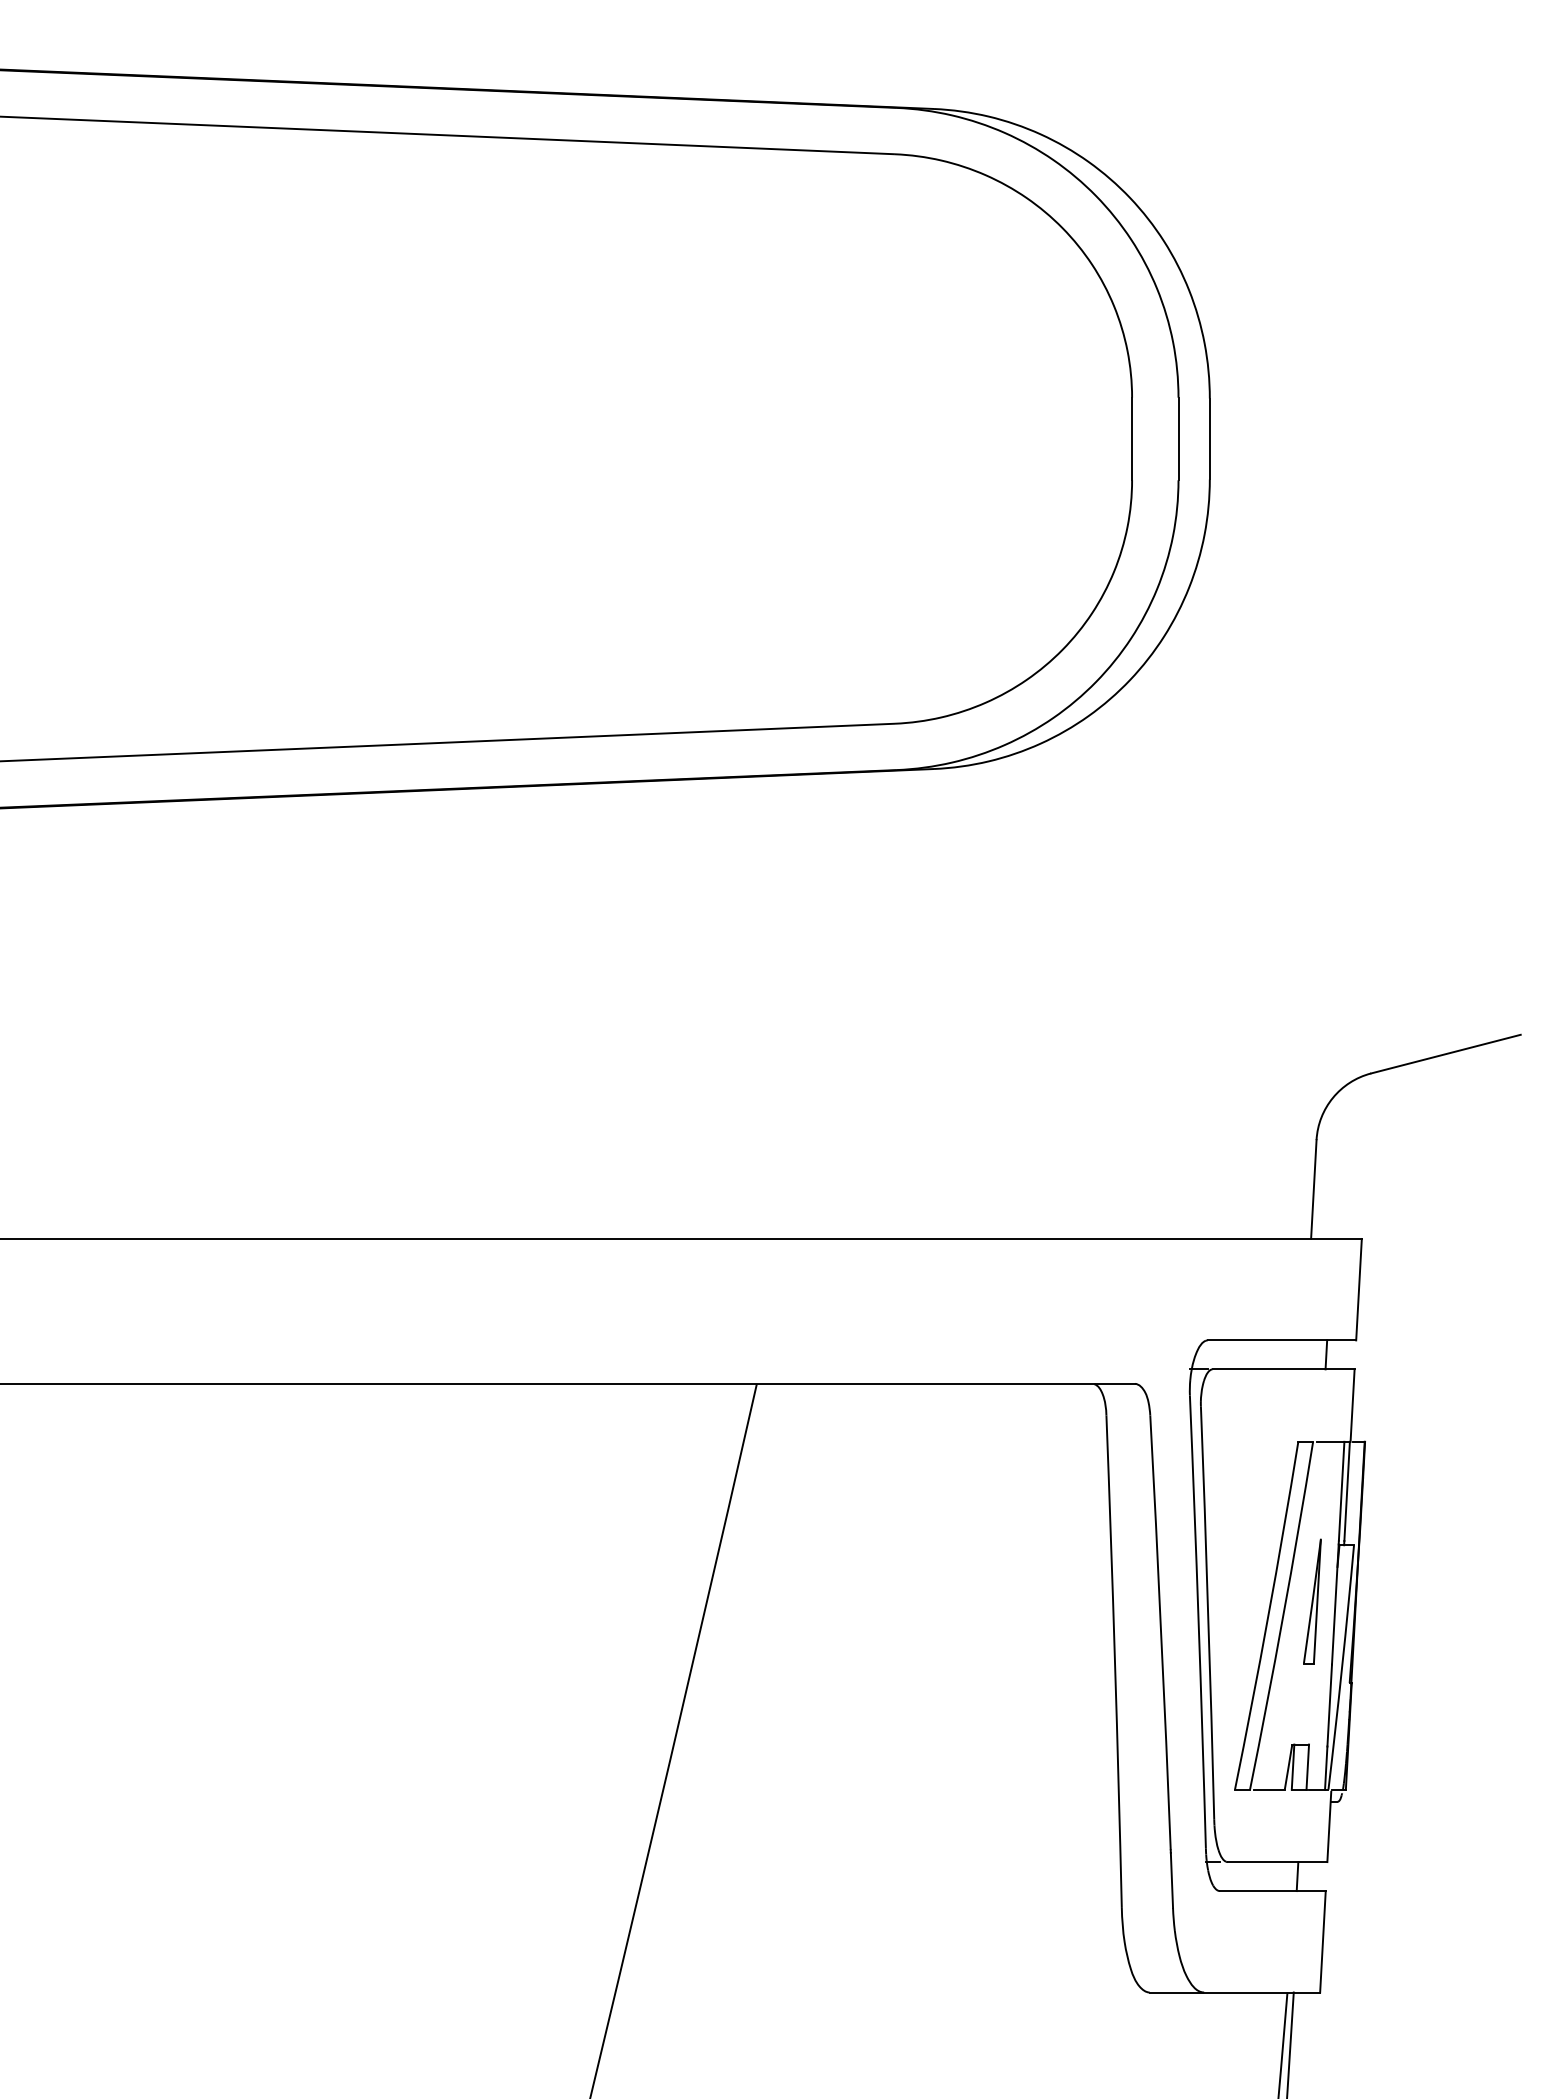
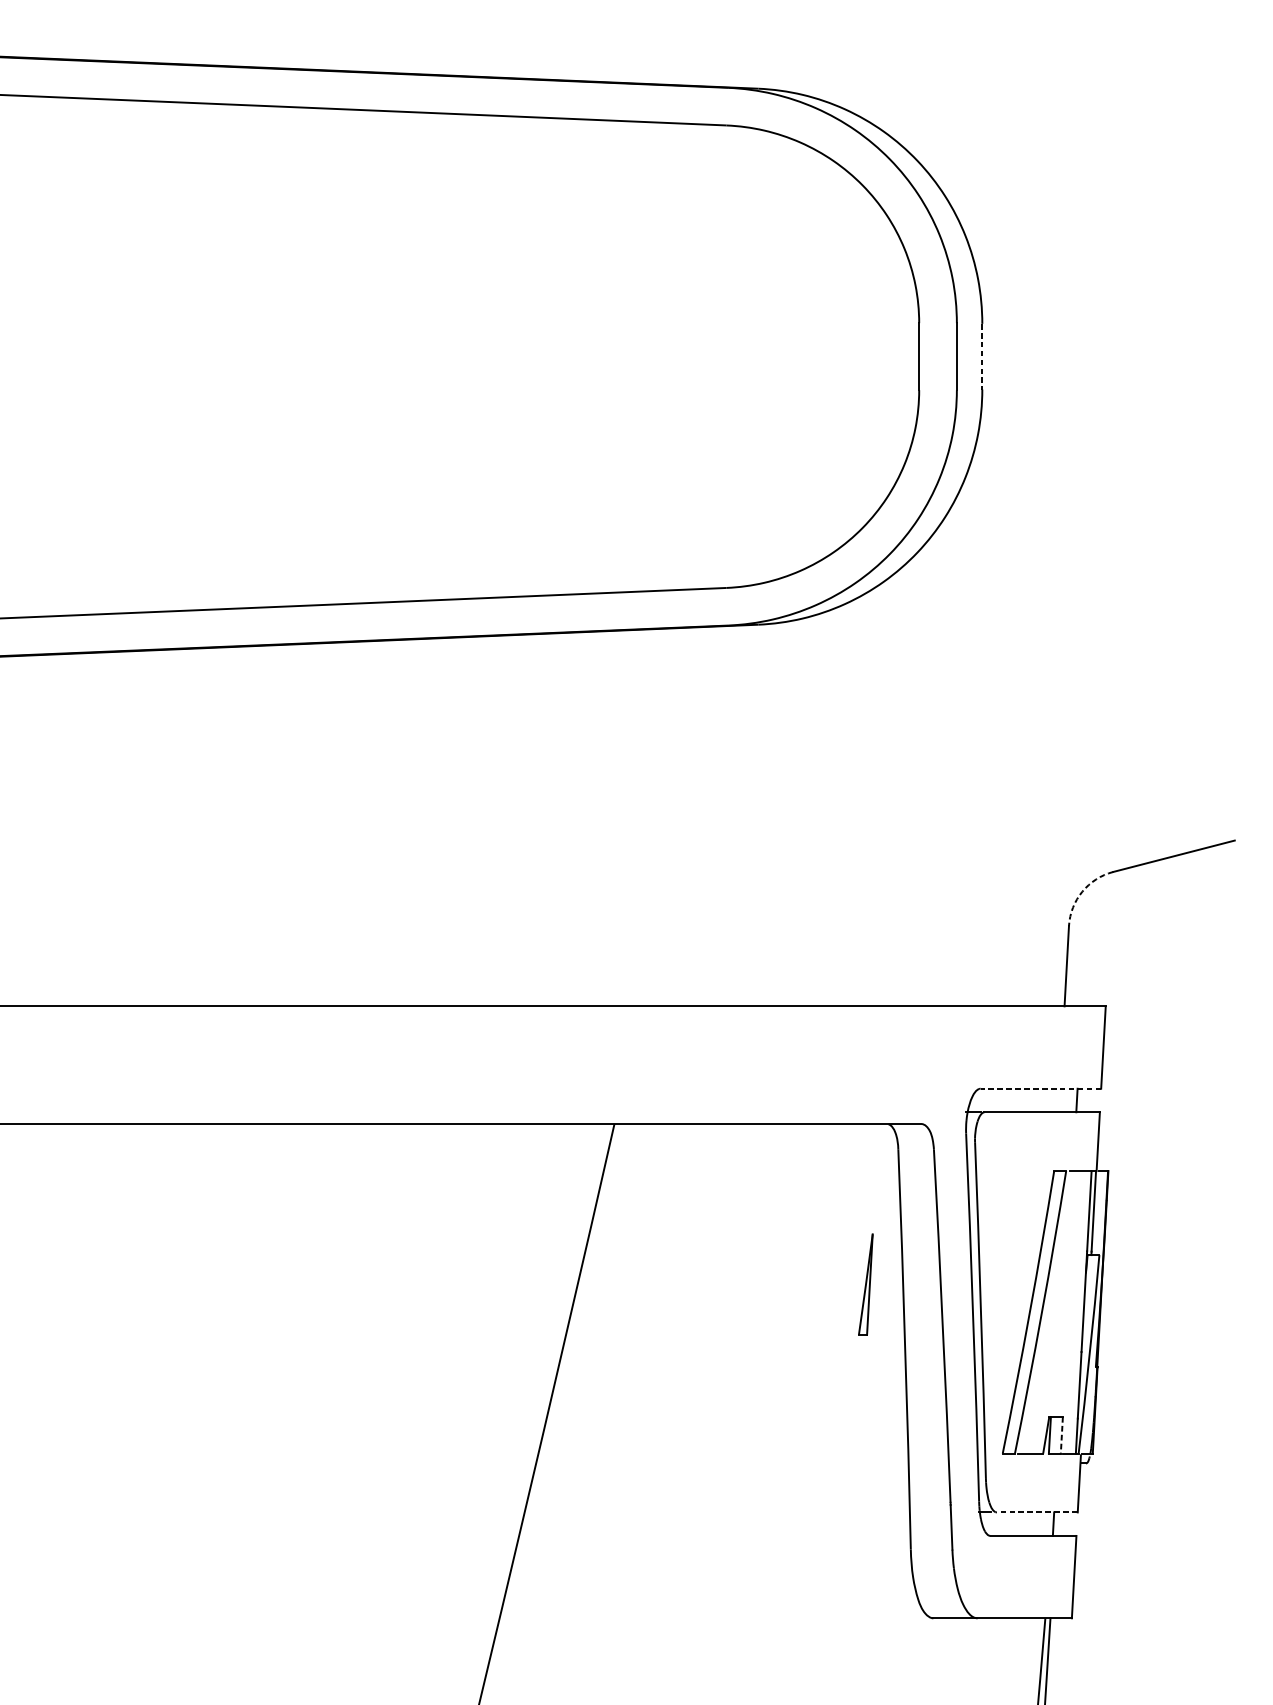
line: (1209, 439) -> (982, 357), solid -> dashed
arc: (1332, 1097) -> (1081, 891), solid -> dashed
line: (1281, 1340) -> (1040, 1088), solid -> dashed
part: (1312, 1601) -> (865, 1284), moved
line: (1307, 1767) -> (1061, 1435), solid -> dashed
line: (1277, 1862) -> (1037, 1512), solid -> dashed

